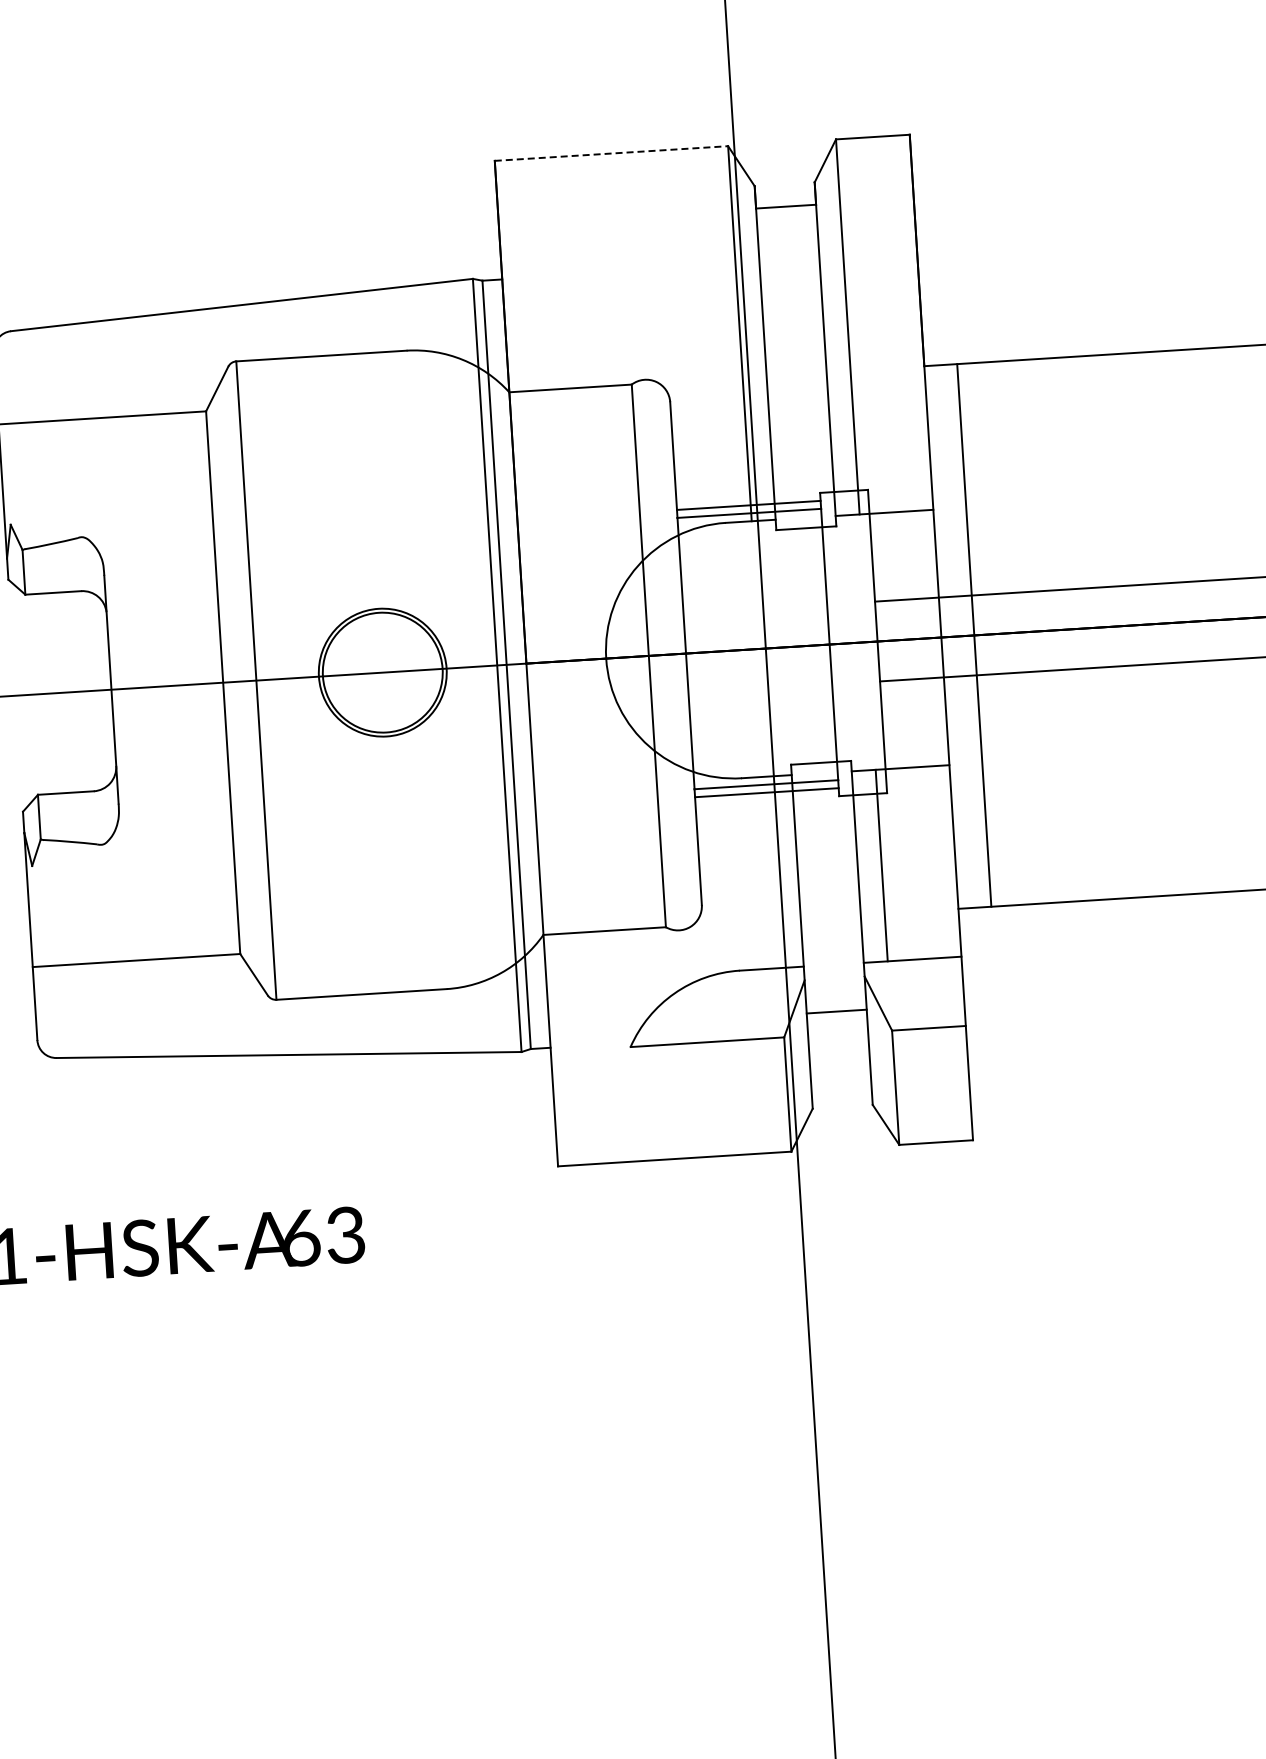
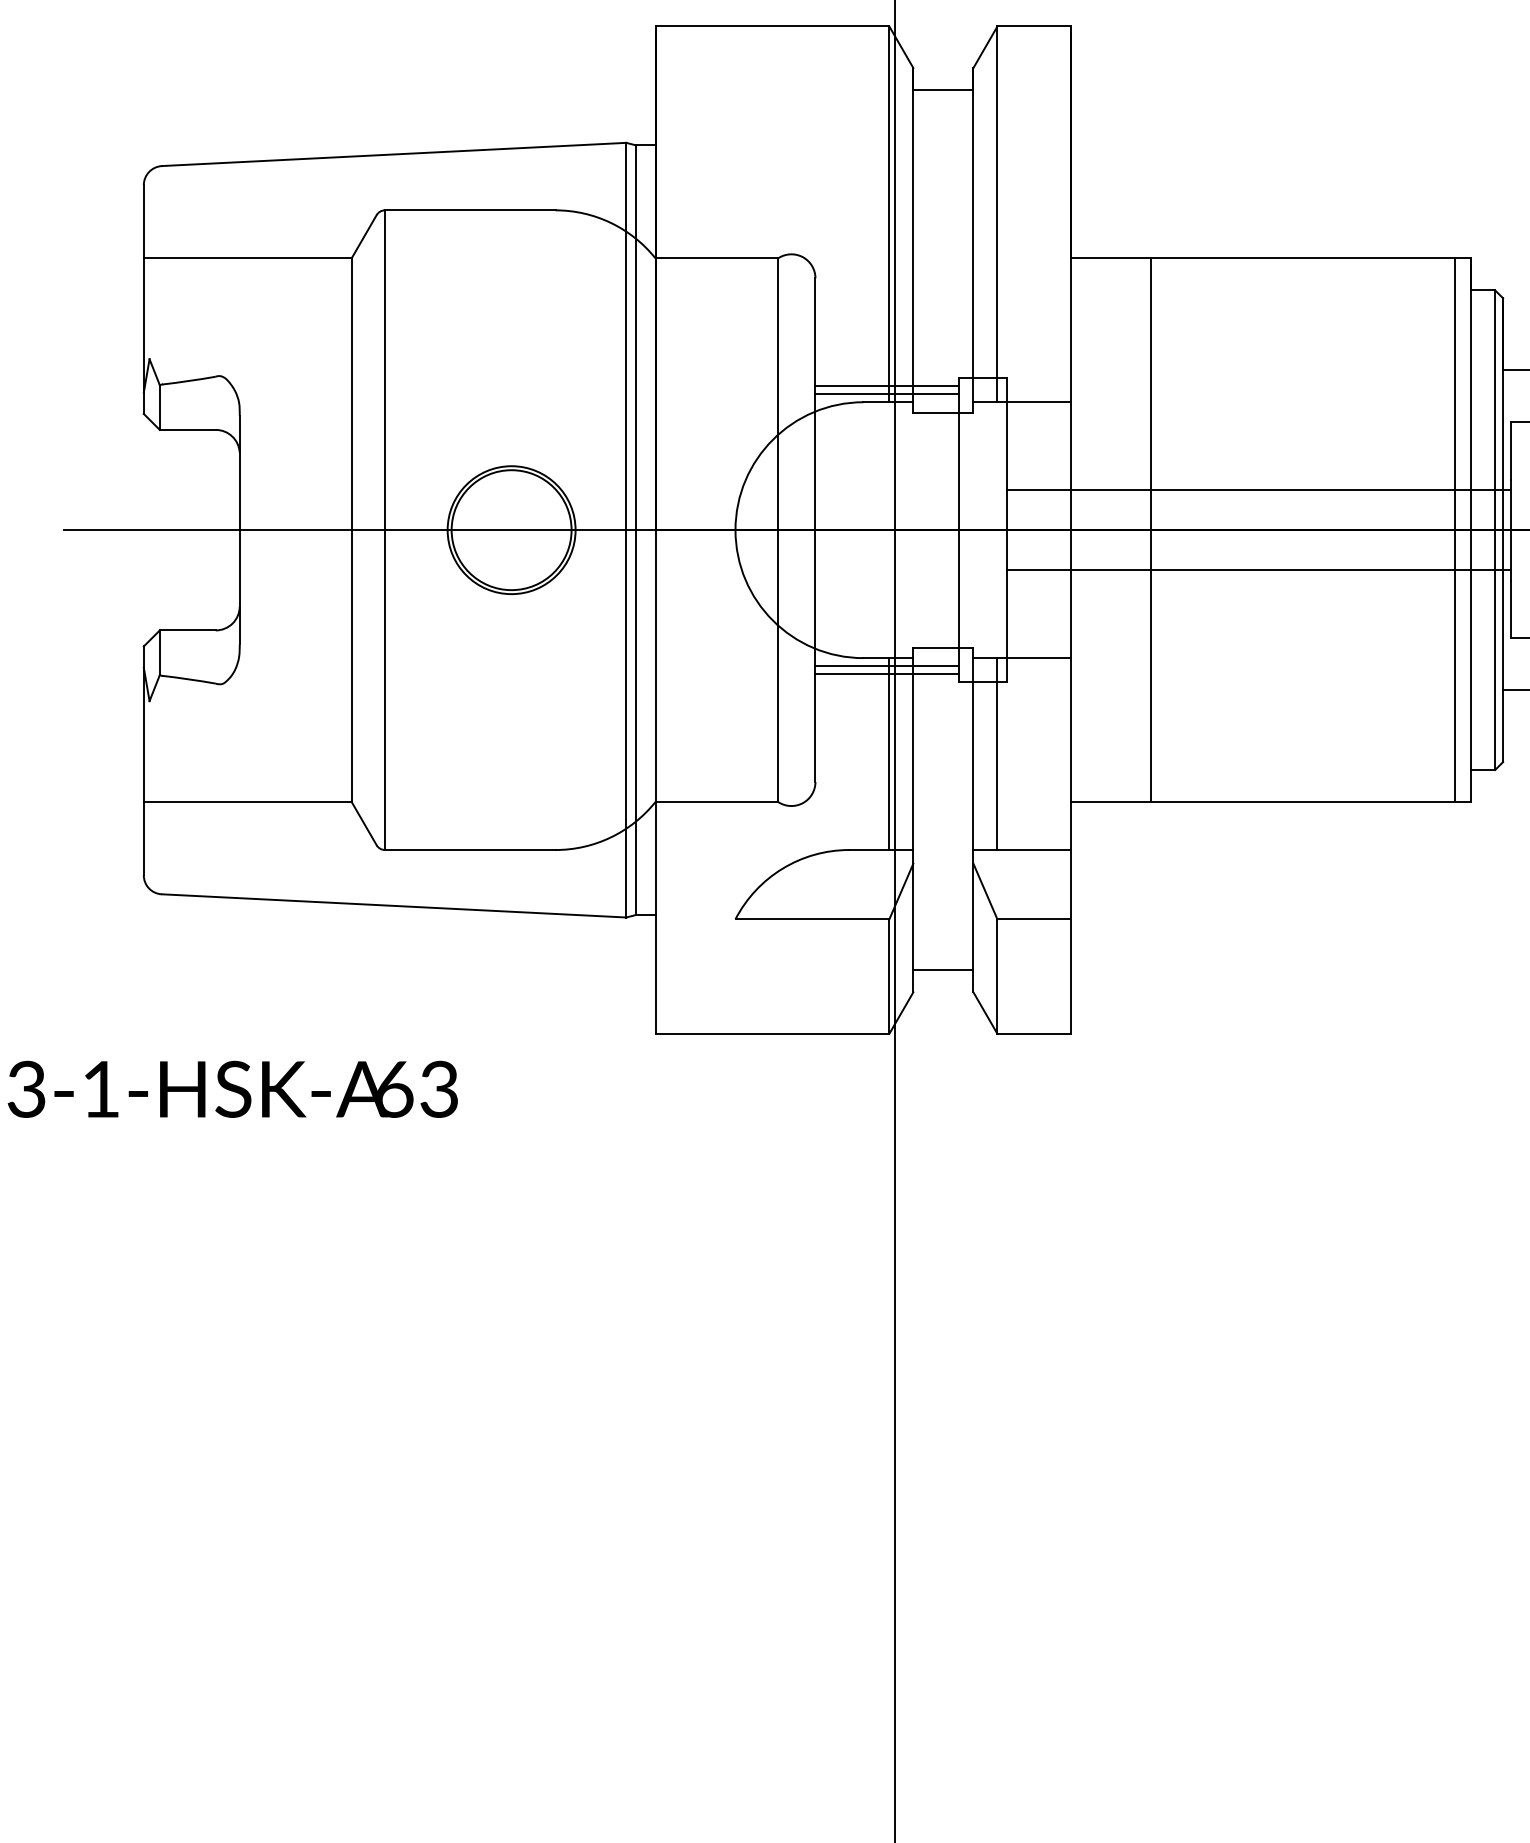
line: (611, 153) -> (772, 26), dashed -> solid
line: (974, 635) -> (1151, 530), moved
line: (774, 872) -> (889, 754), added
line: (836, 1011) -> (943, 969), moved

